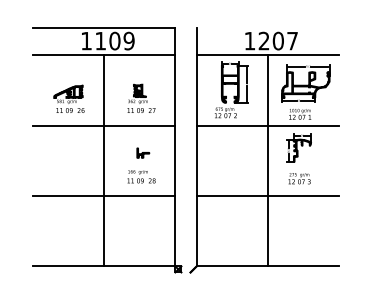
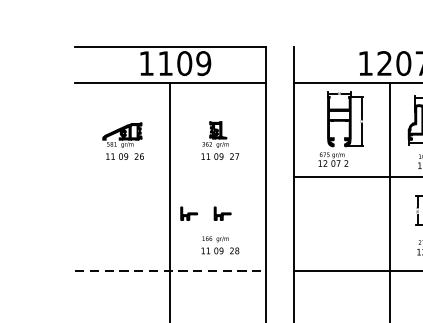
line: (104, 125) -> (170, 176), removed
part: (118, 152) -> (189, 212), added
line: (104, 196) -> (170, 271), solid -> dashed

